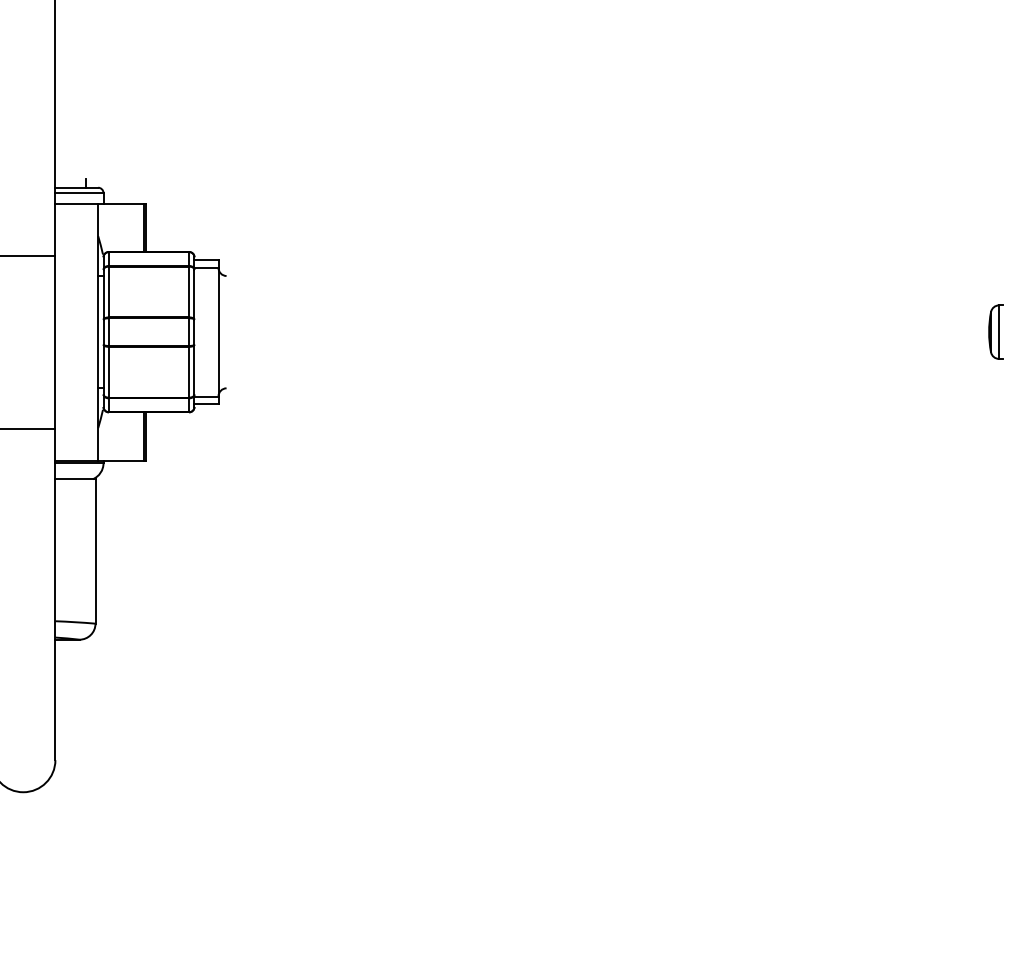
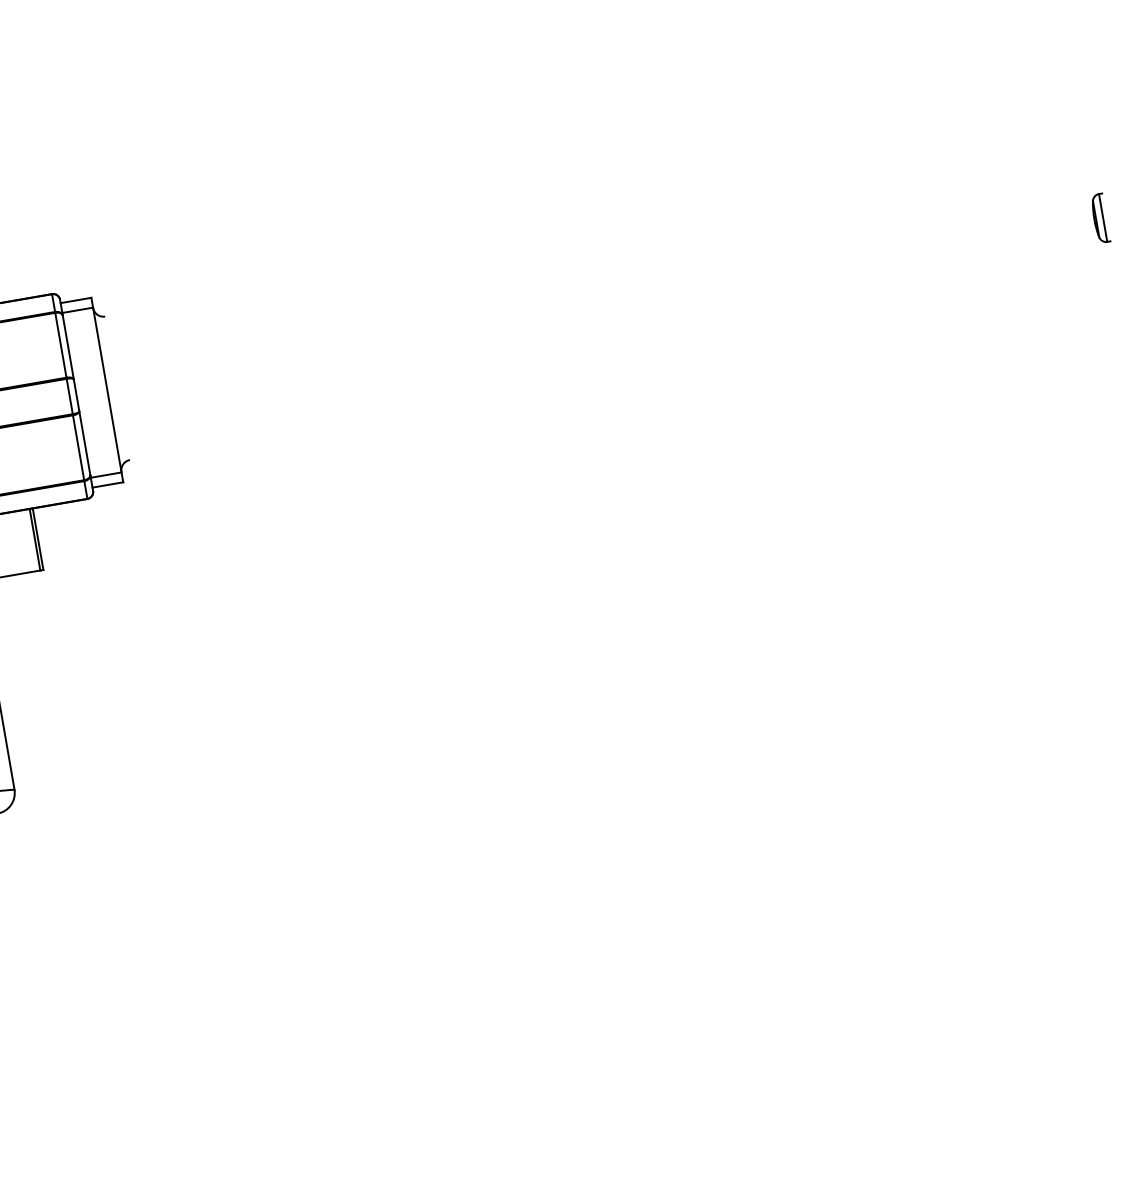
part: (995, 331) -> (1099, 217), size x0.7

